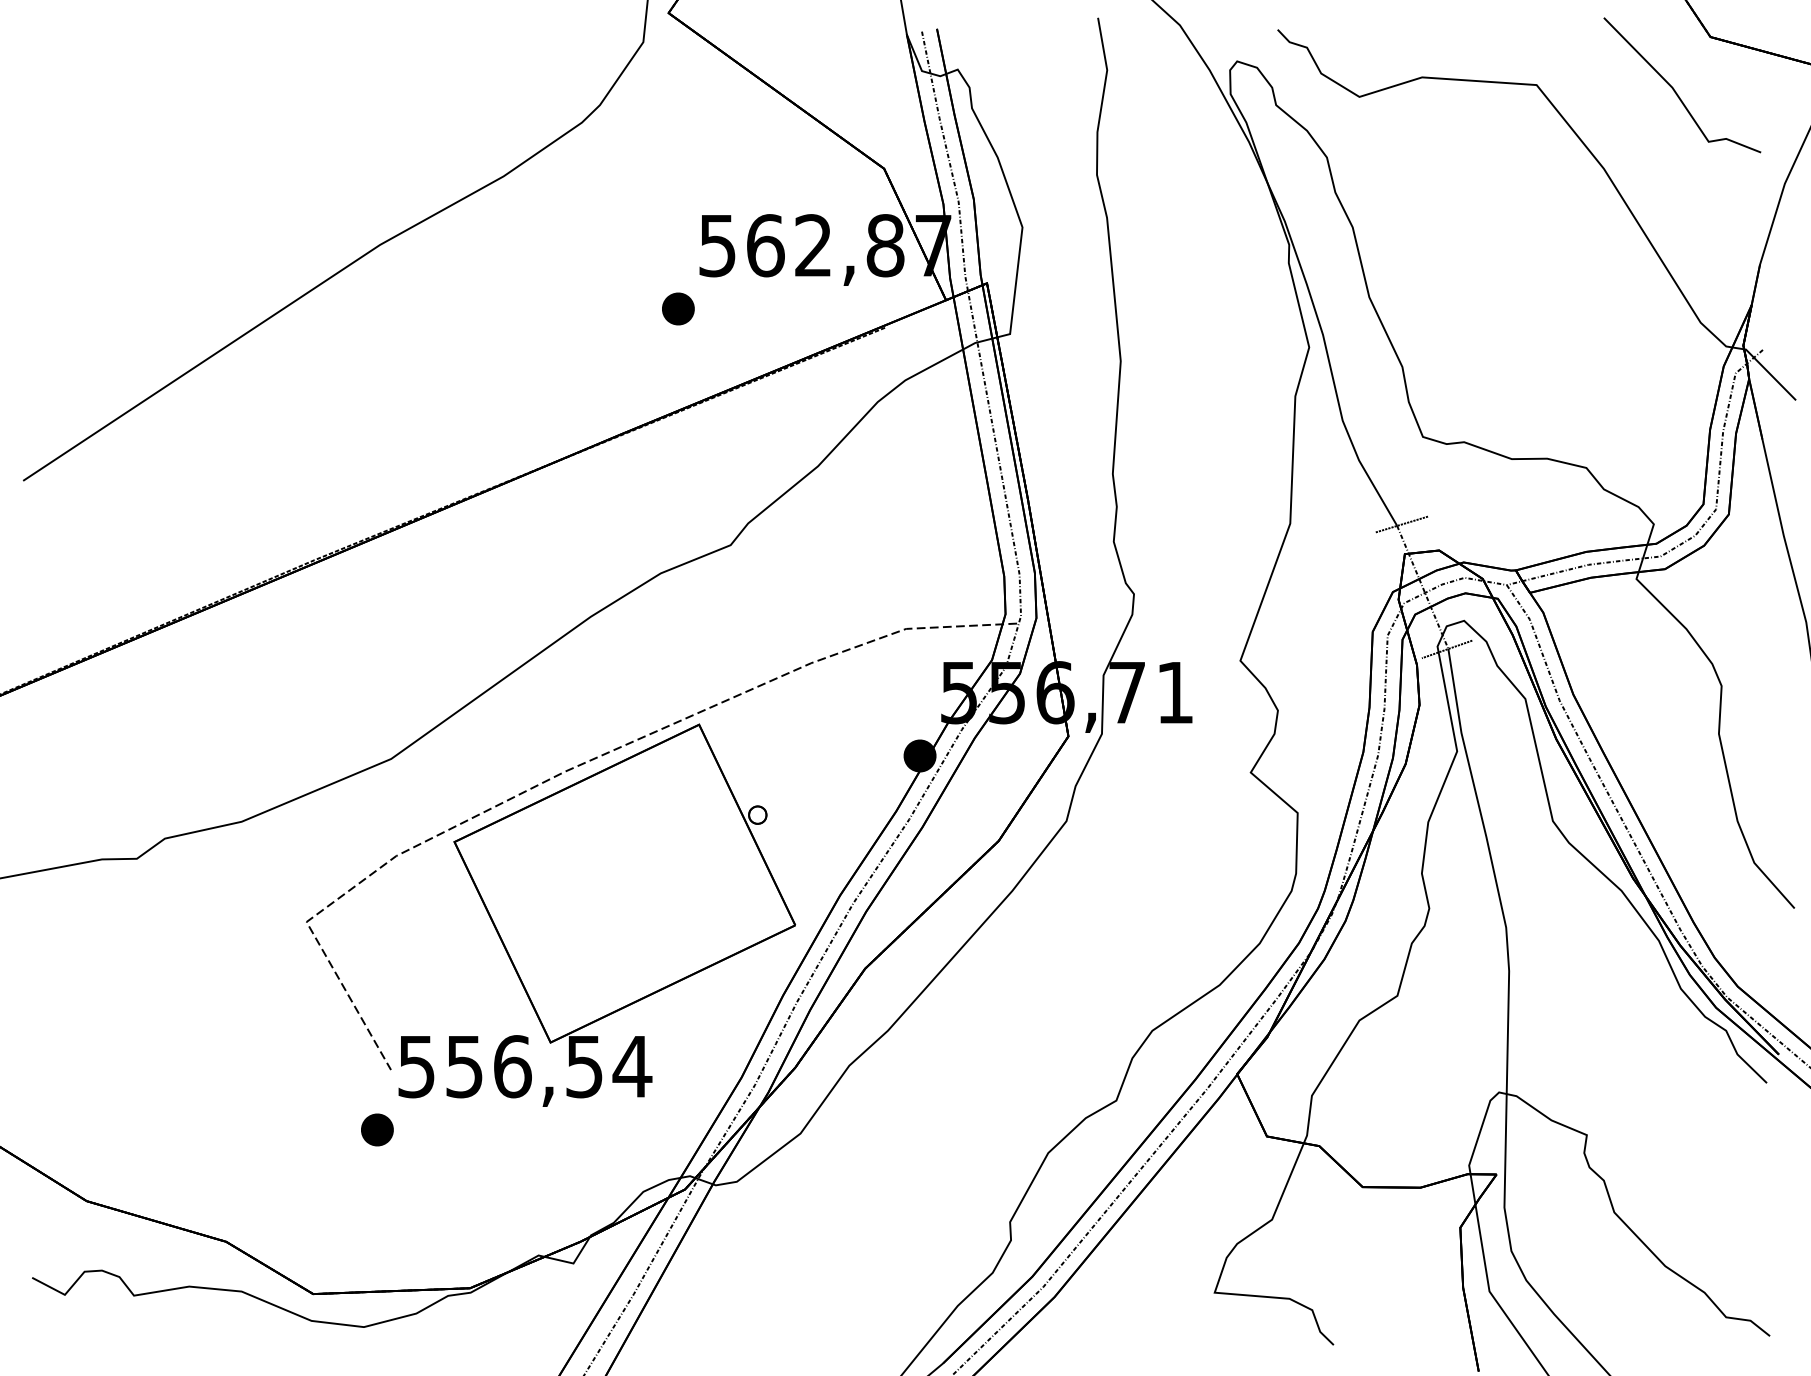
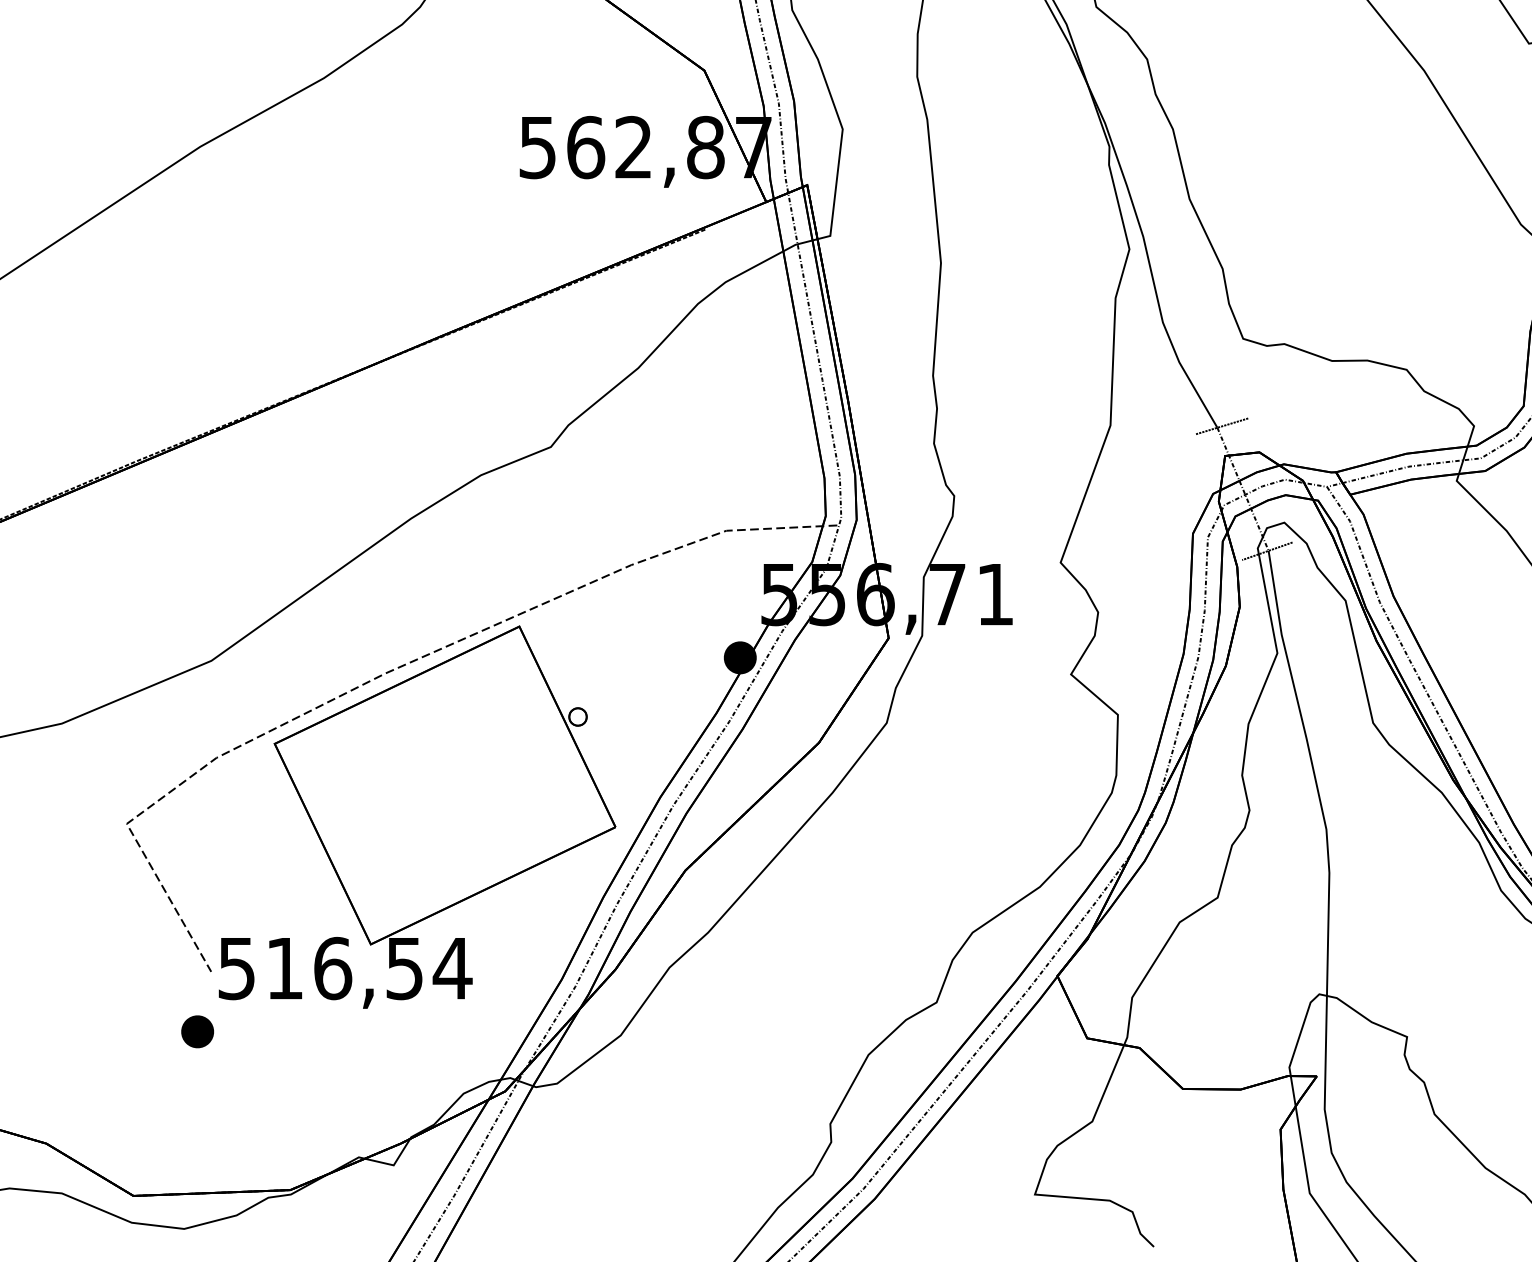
part: (678, 308) -> (498, 210), removed
text: (464, 1067) -> (284, 969), 556,54 -> 516,54

